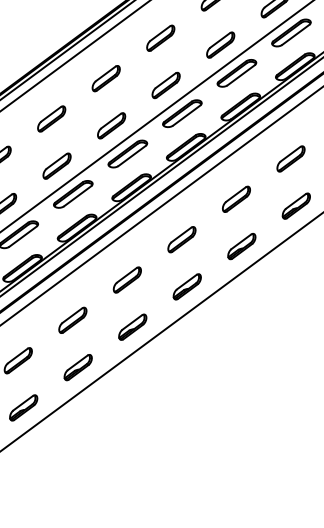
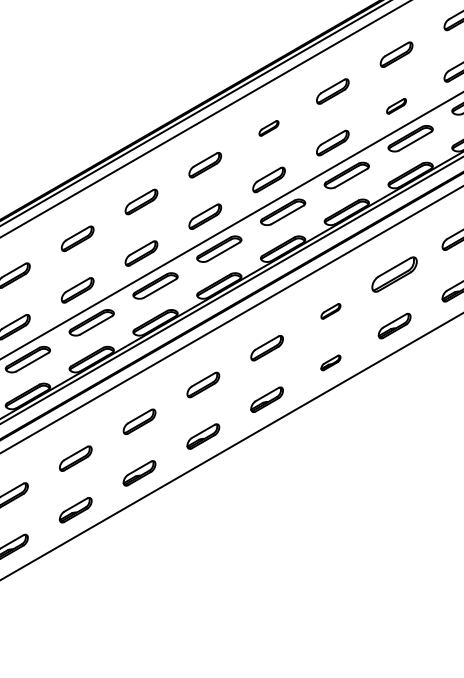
part: (220, 45) -> (396, 106), size x0.6
part: (105, 78) -> (268, 128), size x0.6
part: (236, 199) -> (394, 274), size x1.4
part: (181, 239) -> (330, 311), size x0.6
part: (186, 286) -> (330, 362), size x0.6

